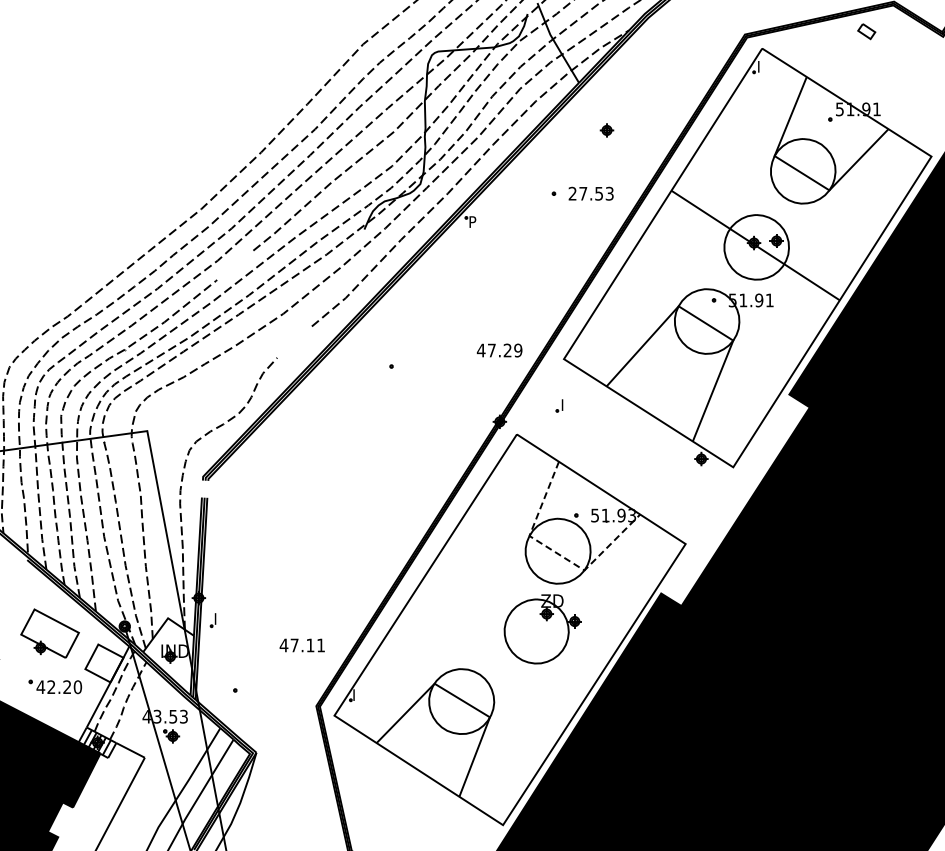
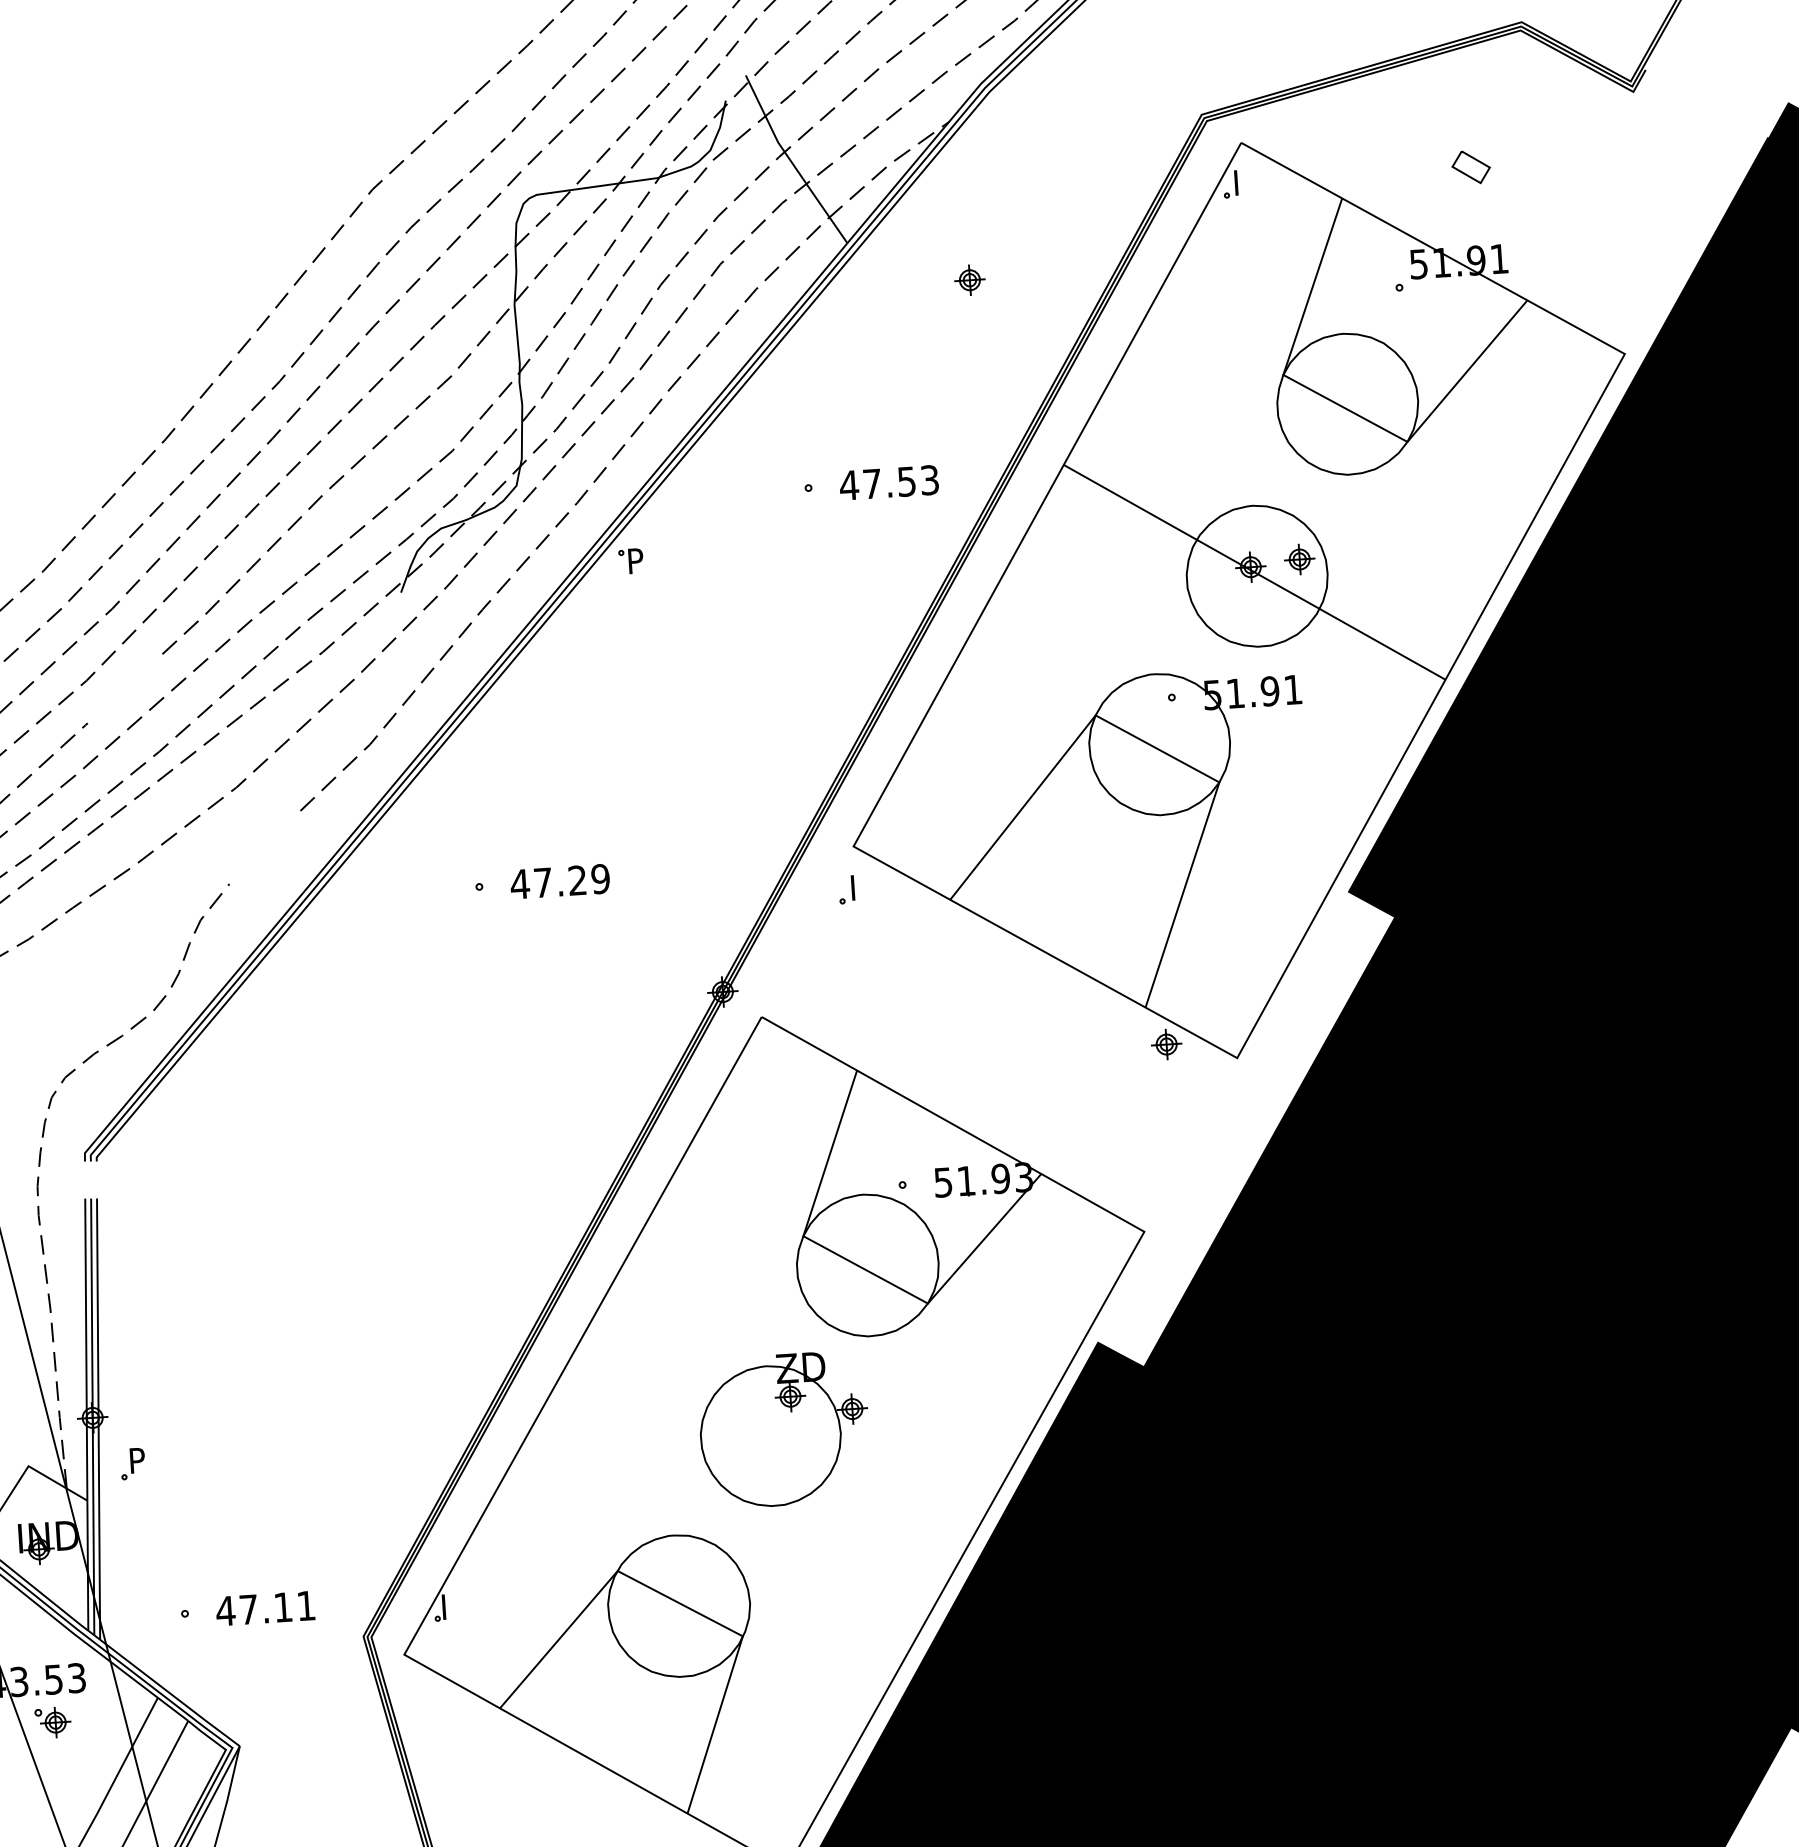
part: (866, 31) -> (1470, 167), moved
part: (606, 130) -> (968, 280), moved
text: (572, 193) -> (848, 484), 27.53 -> 47.53
text: (499, 350) -> (559, 881), moved
part: (559, 405) -> (846, 889), moved
line: (556, 552) -> (864, 1268), dashed -> solid
text: (218, 616) -> (137, 1455), I -> P
part: (542, 629) -> (783, 1430), moved
text: (301, 645) -> (263, 1608), moved

